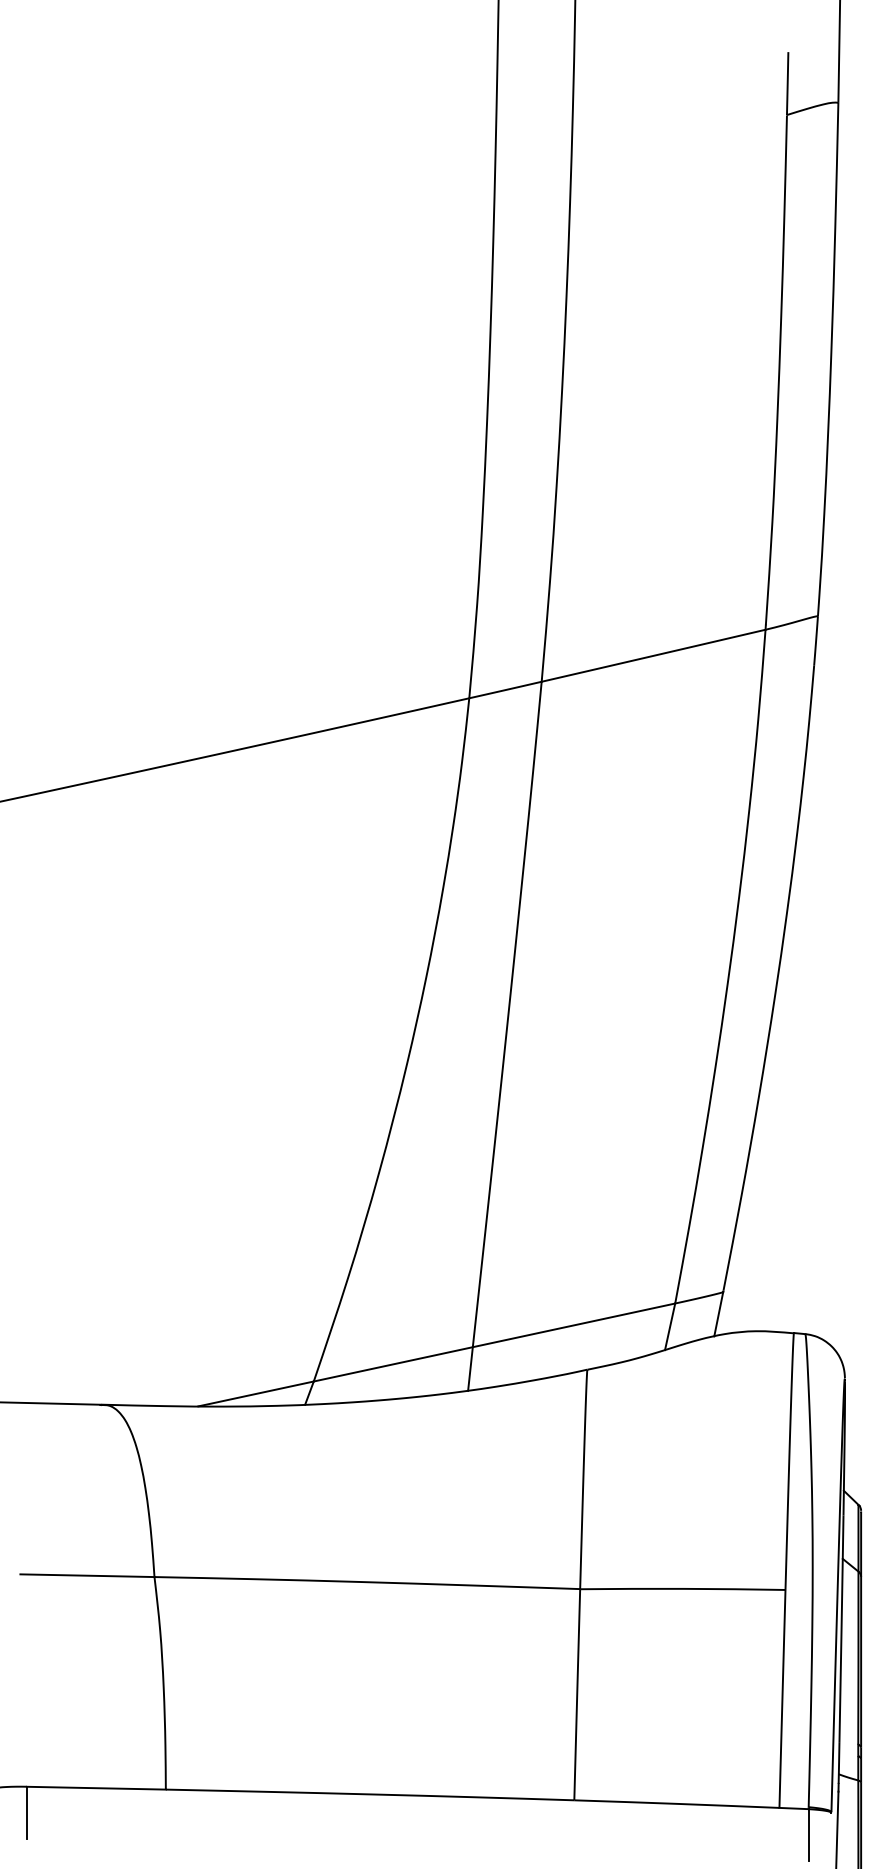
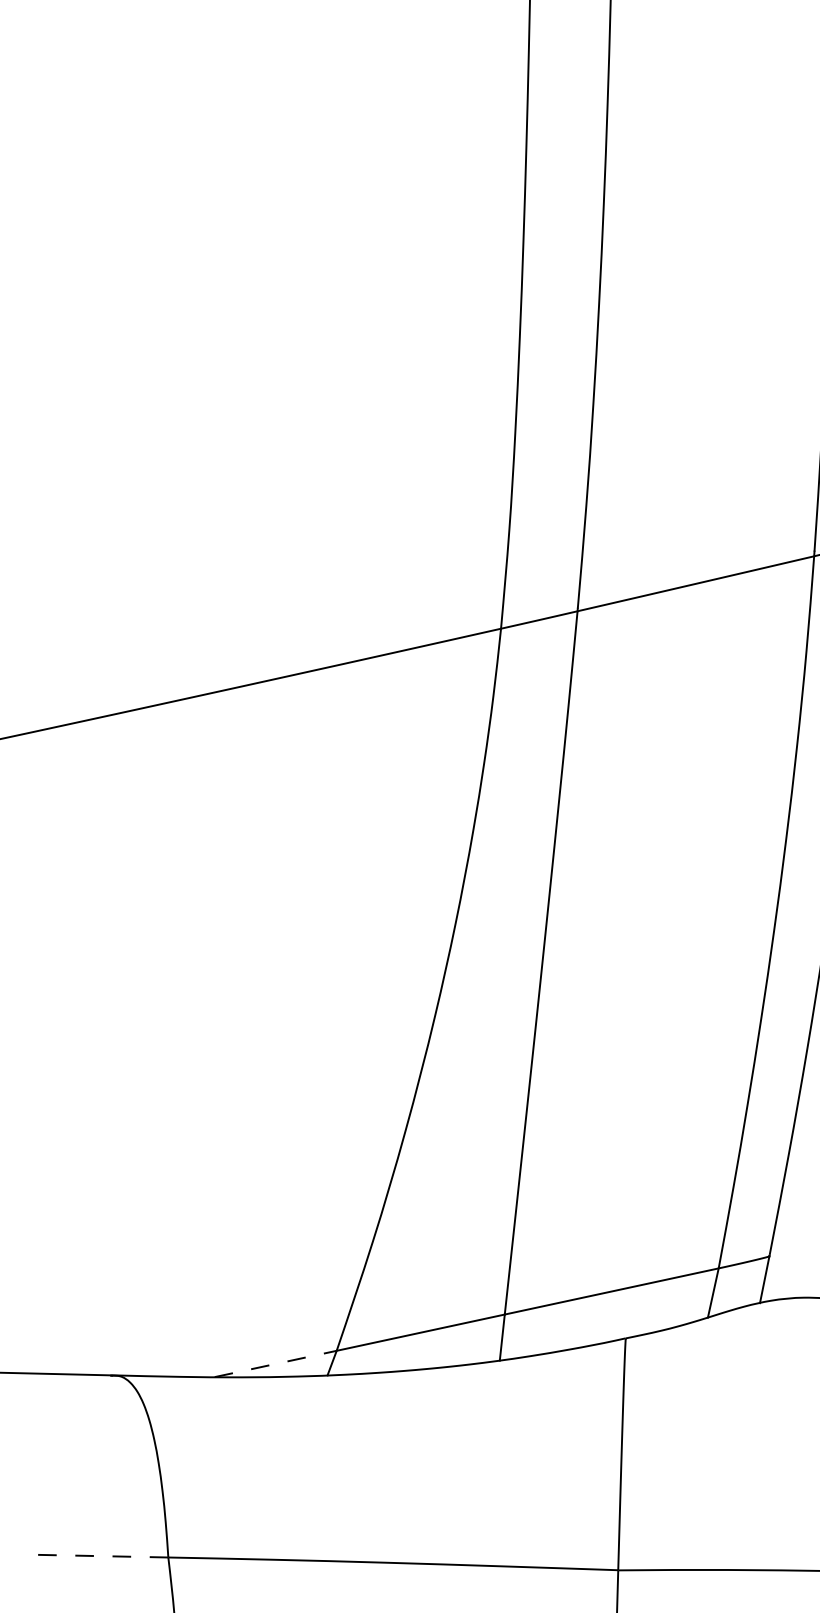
line: (256, 1393) -> (276, 1363), solid -> dashed
line: (86, 1575) -> (96, 1555), solid -> dashed

